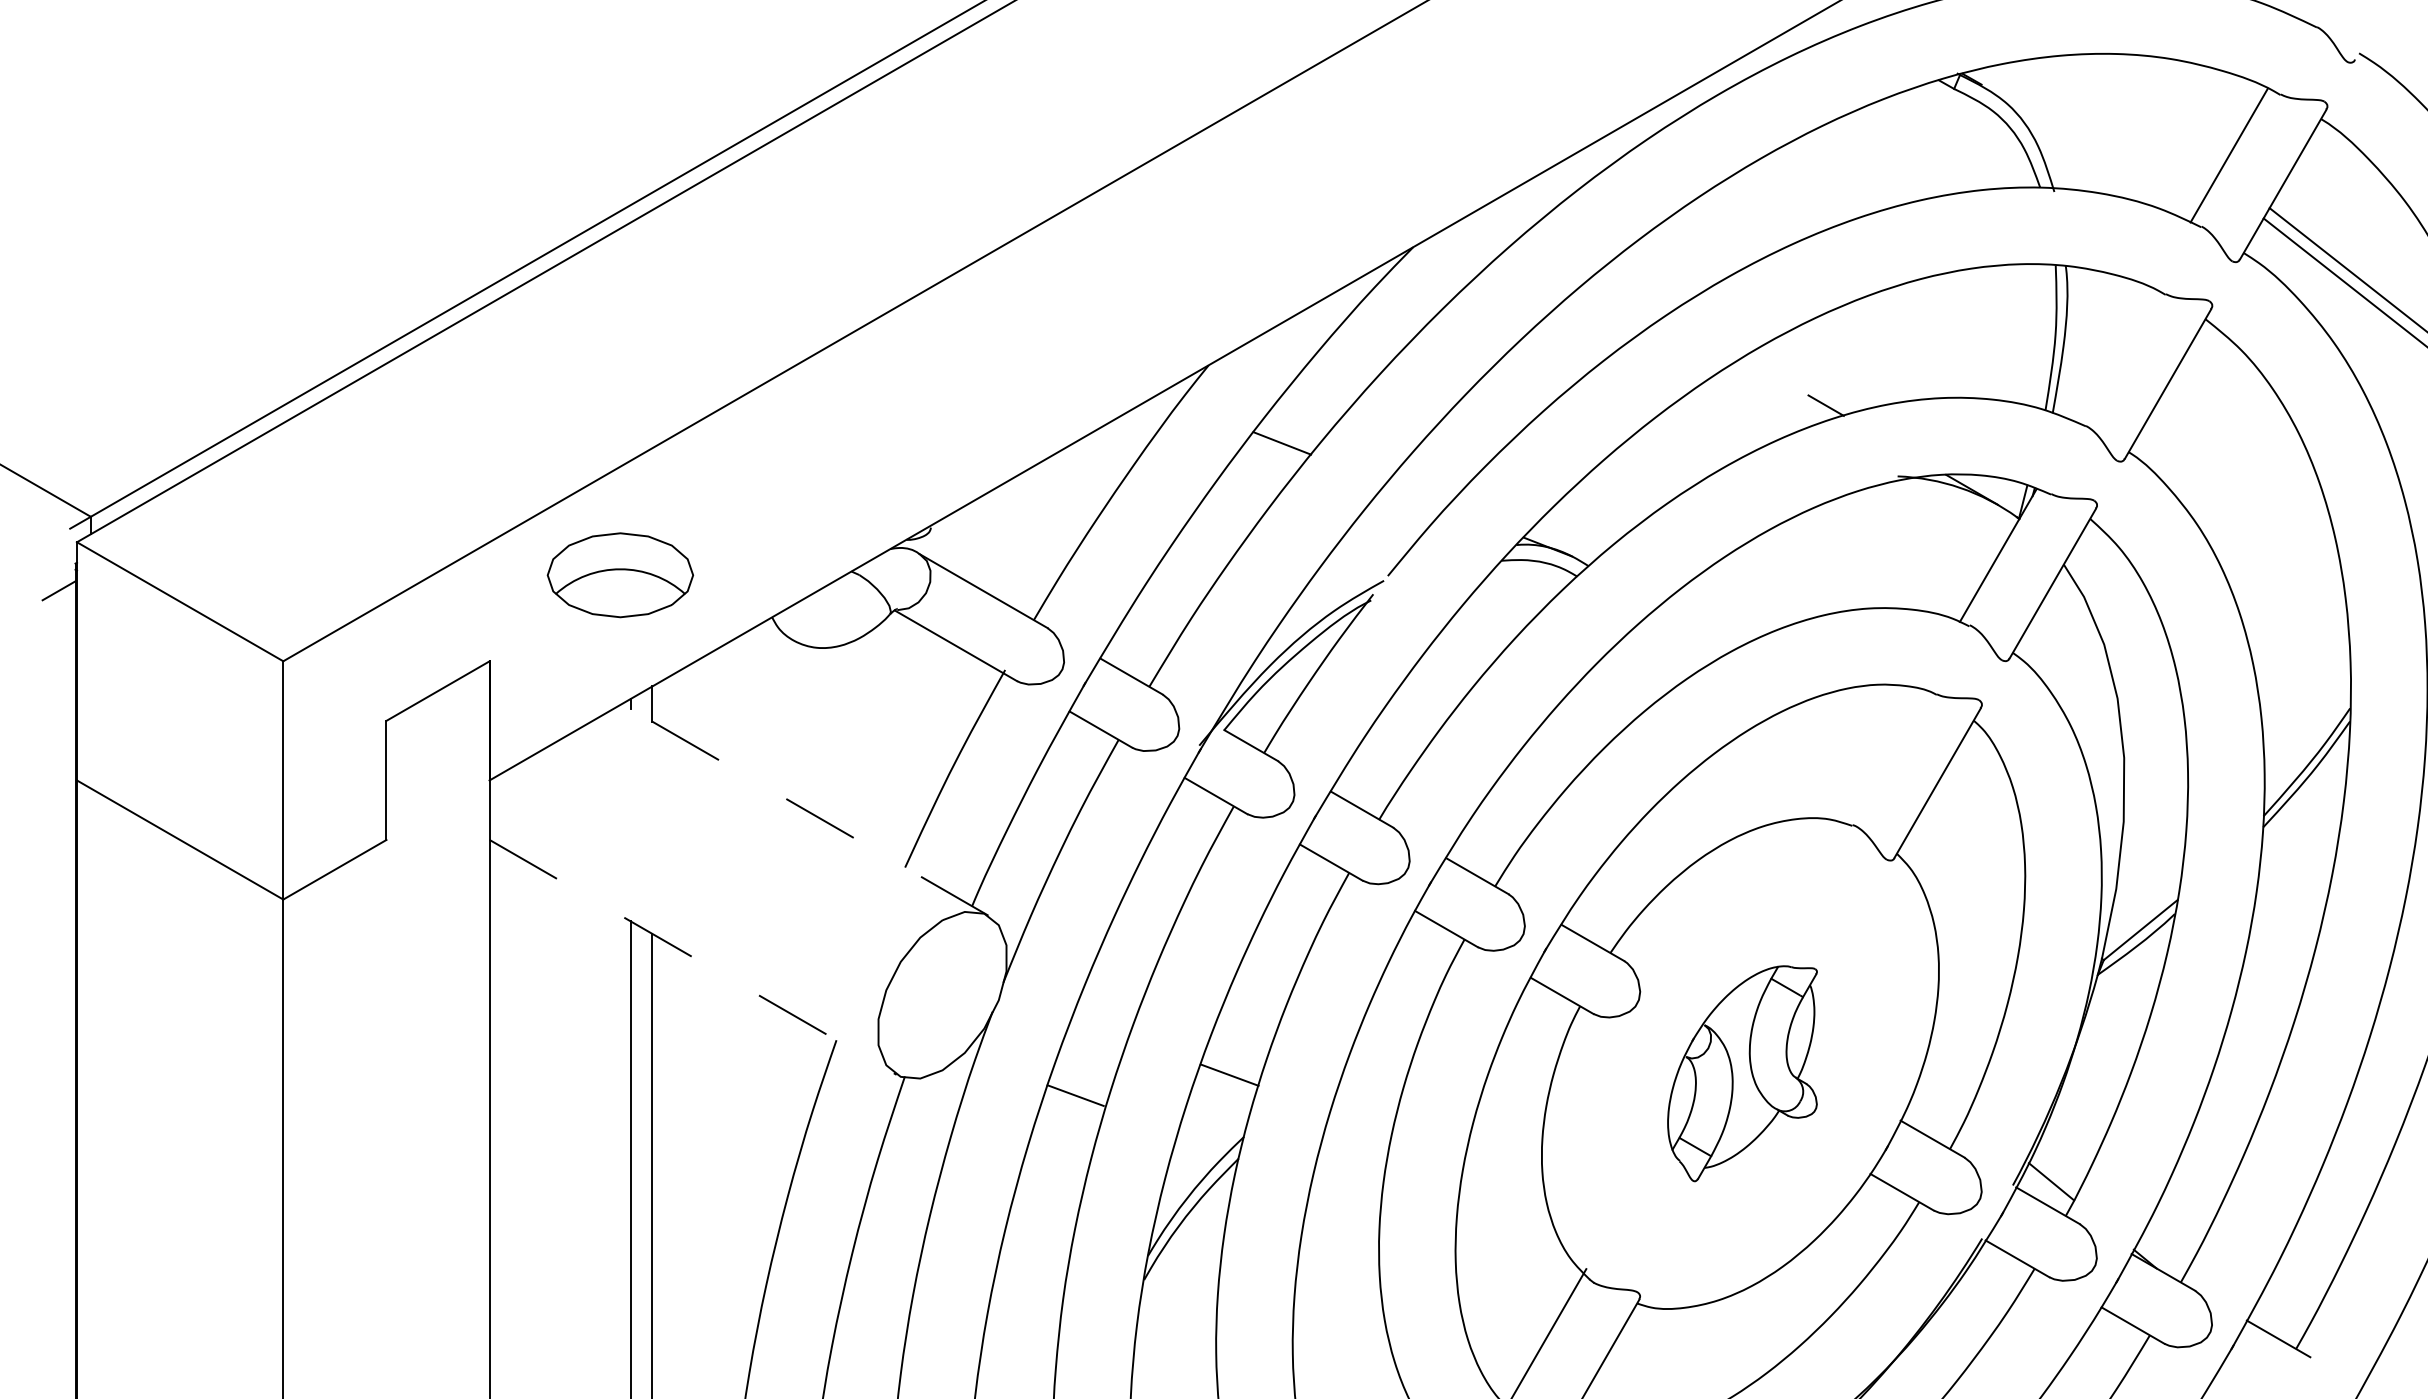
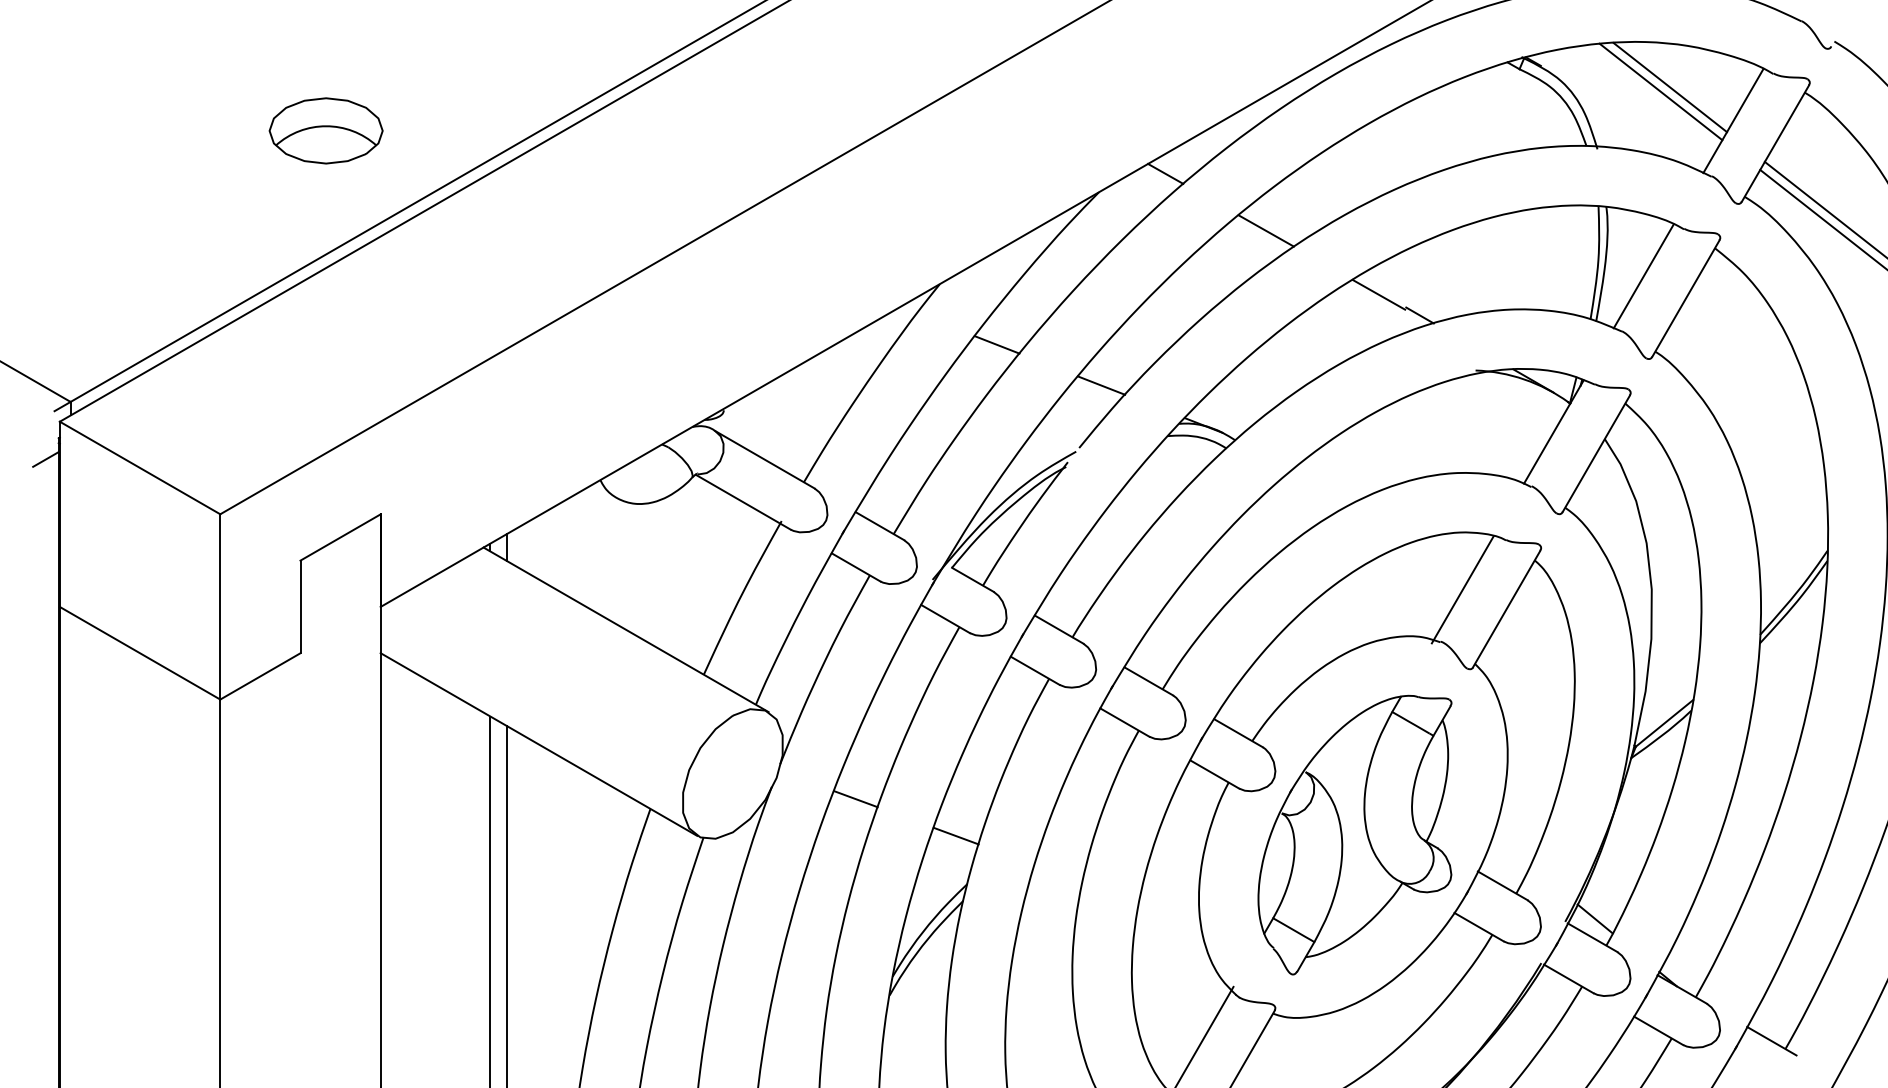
line: (2147, 112) -> (1669, 87), added
line: (2135, 118) -> (1660, 92), added
line: (1498, 223) -> (1165, 173), added
line: (1627, 296) -> (1265, 230), added
line: (2113, 355) -> (1643, 276), added
line: (1773, 378) -> (1379, 294), added
line: (1416, 495) -> (1101, 385), added
part: (620, 575) -> (326, 131), moved
line: (1880, 758) -> (1462, 589), added
line: (805, 809) -> (626, 629), dashed -> solid
line: (693, 957) -> (539, 744), dashed -> solid
part: (1742, 1073) -> (1354, 834), size x1.67
line: (1075, 1095) -> (855, 799), moved

